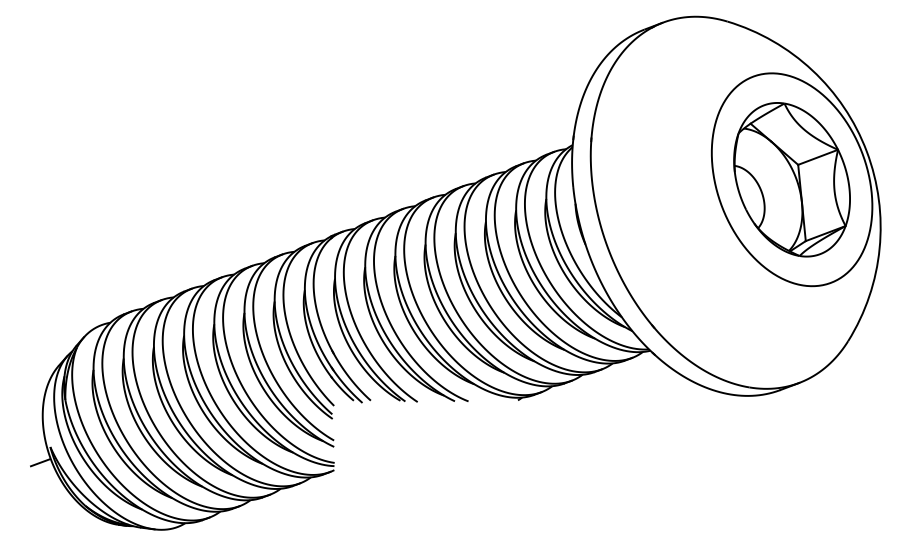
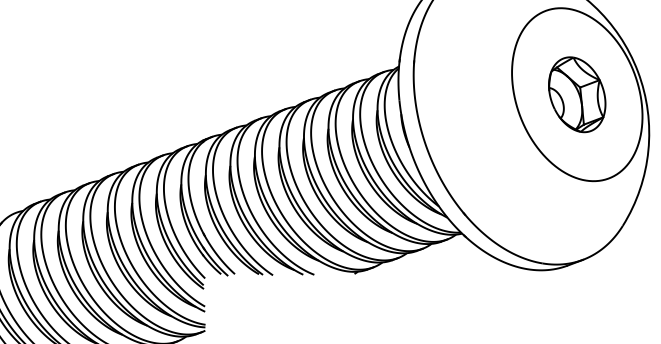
part: (791, 179) -> (576, 94), size x0.6

